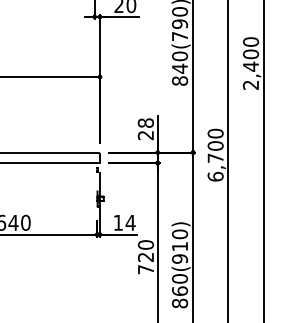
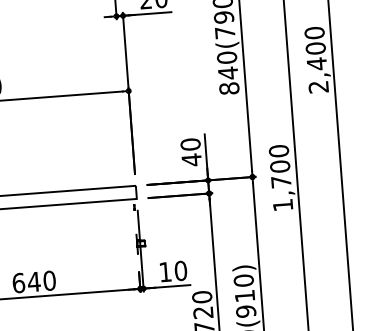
text: (145, 129) -> (190, 152), 28 -> 40
text: (215, 176) -> (282, 204), 6,700 -> 1,700
text: (130, 222) -> (180, 270), 14 -> 10

